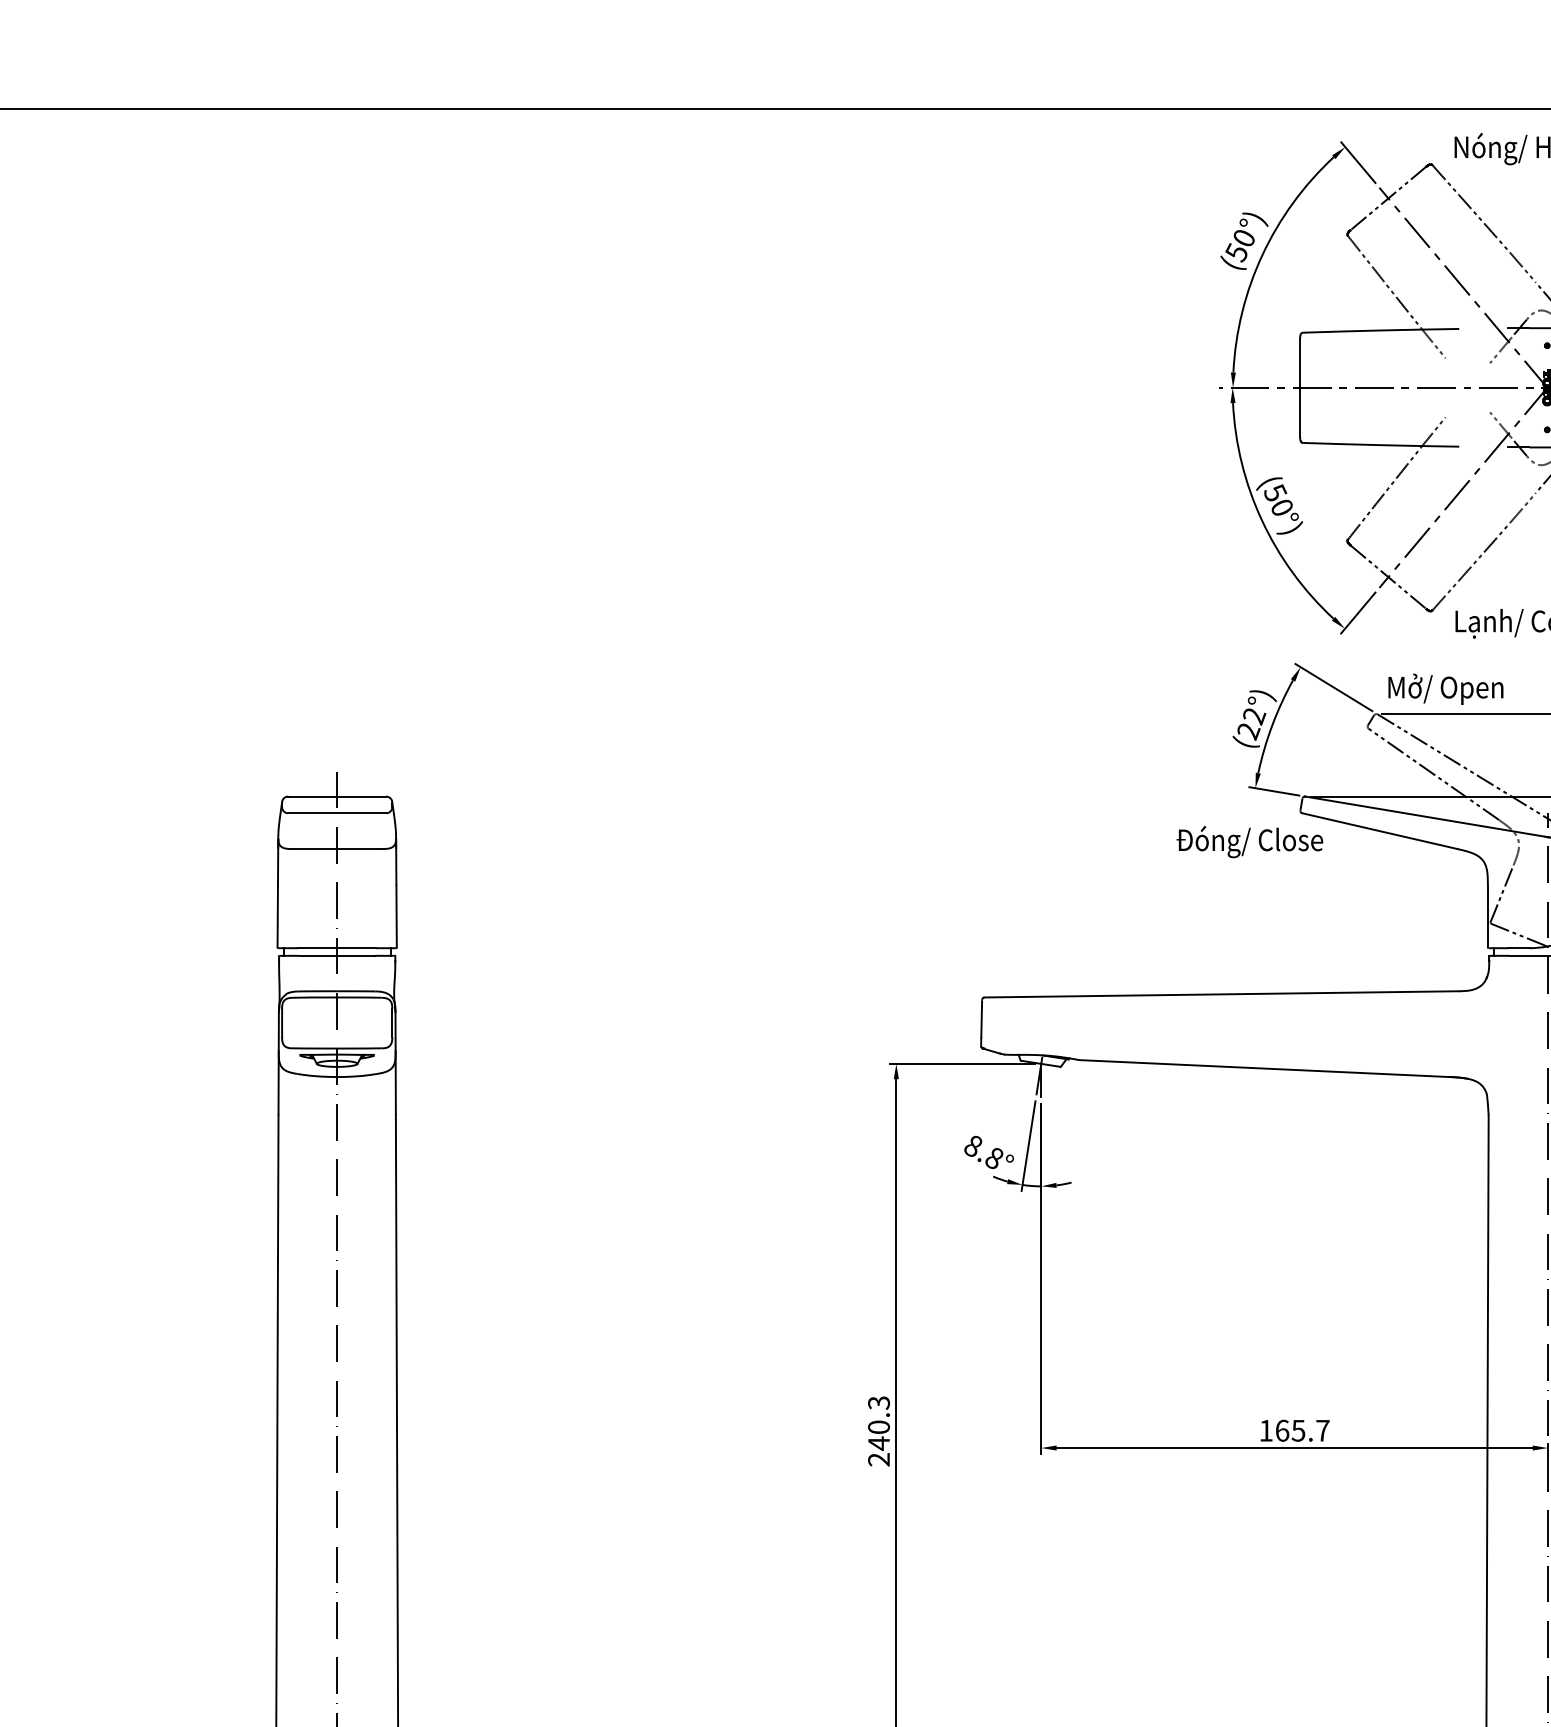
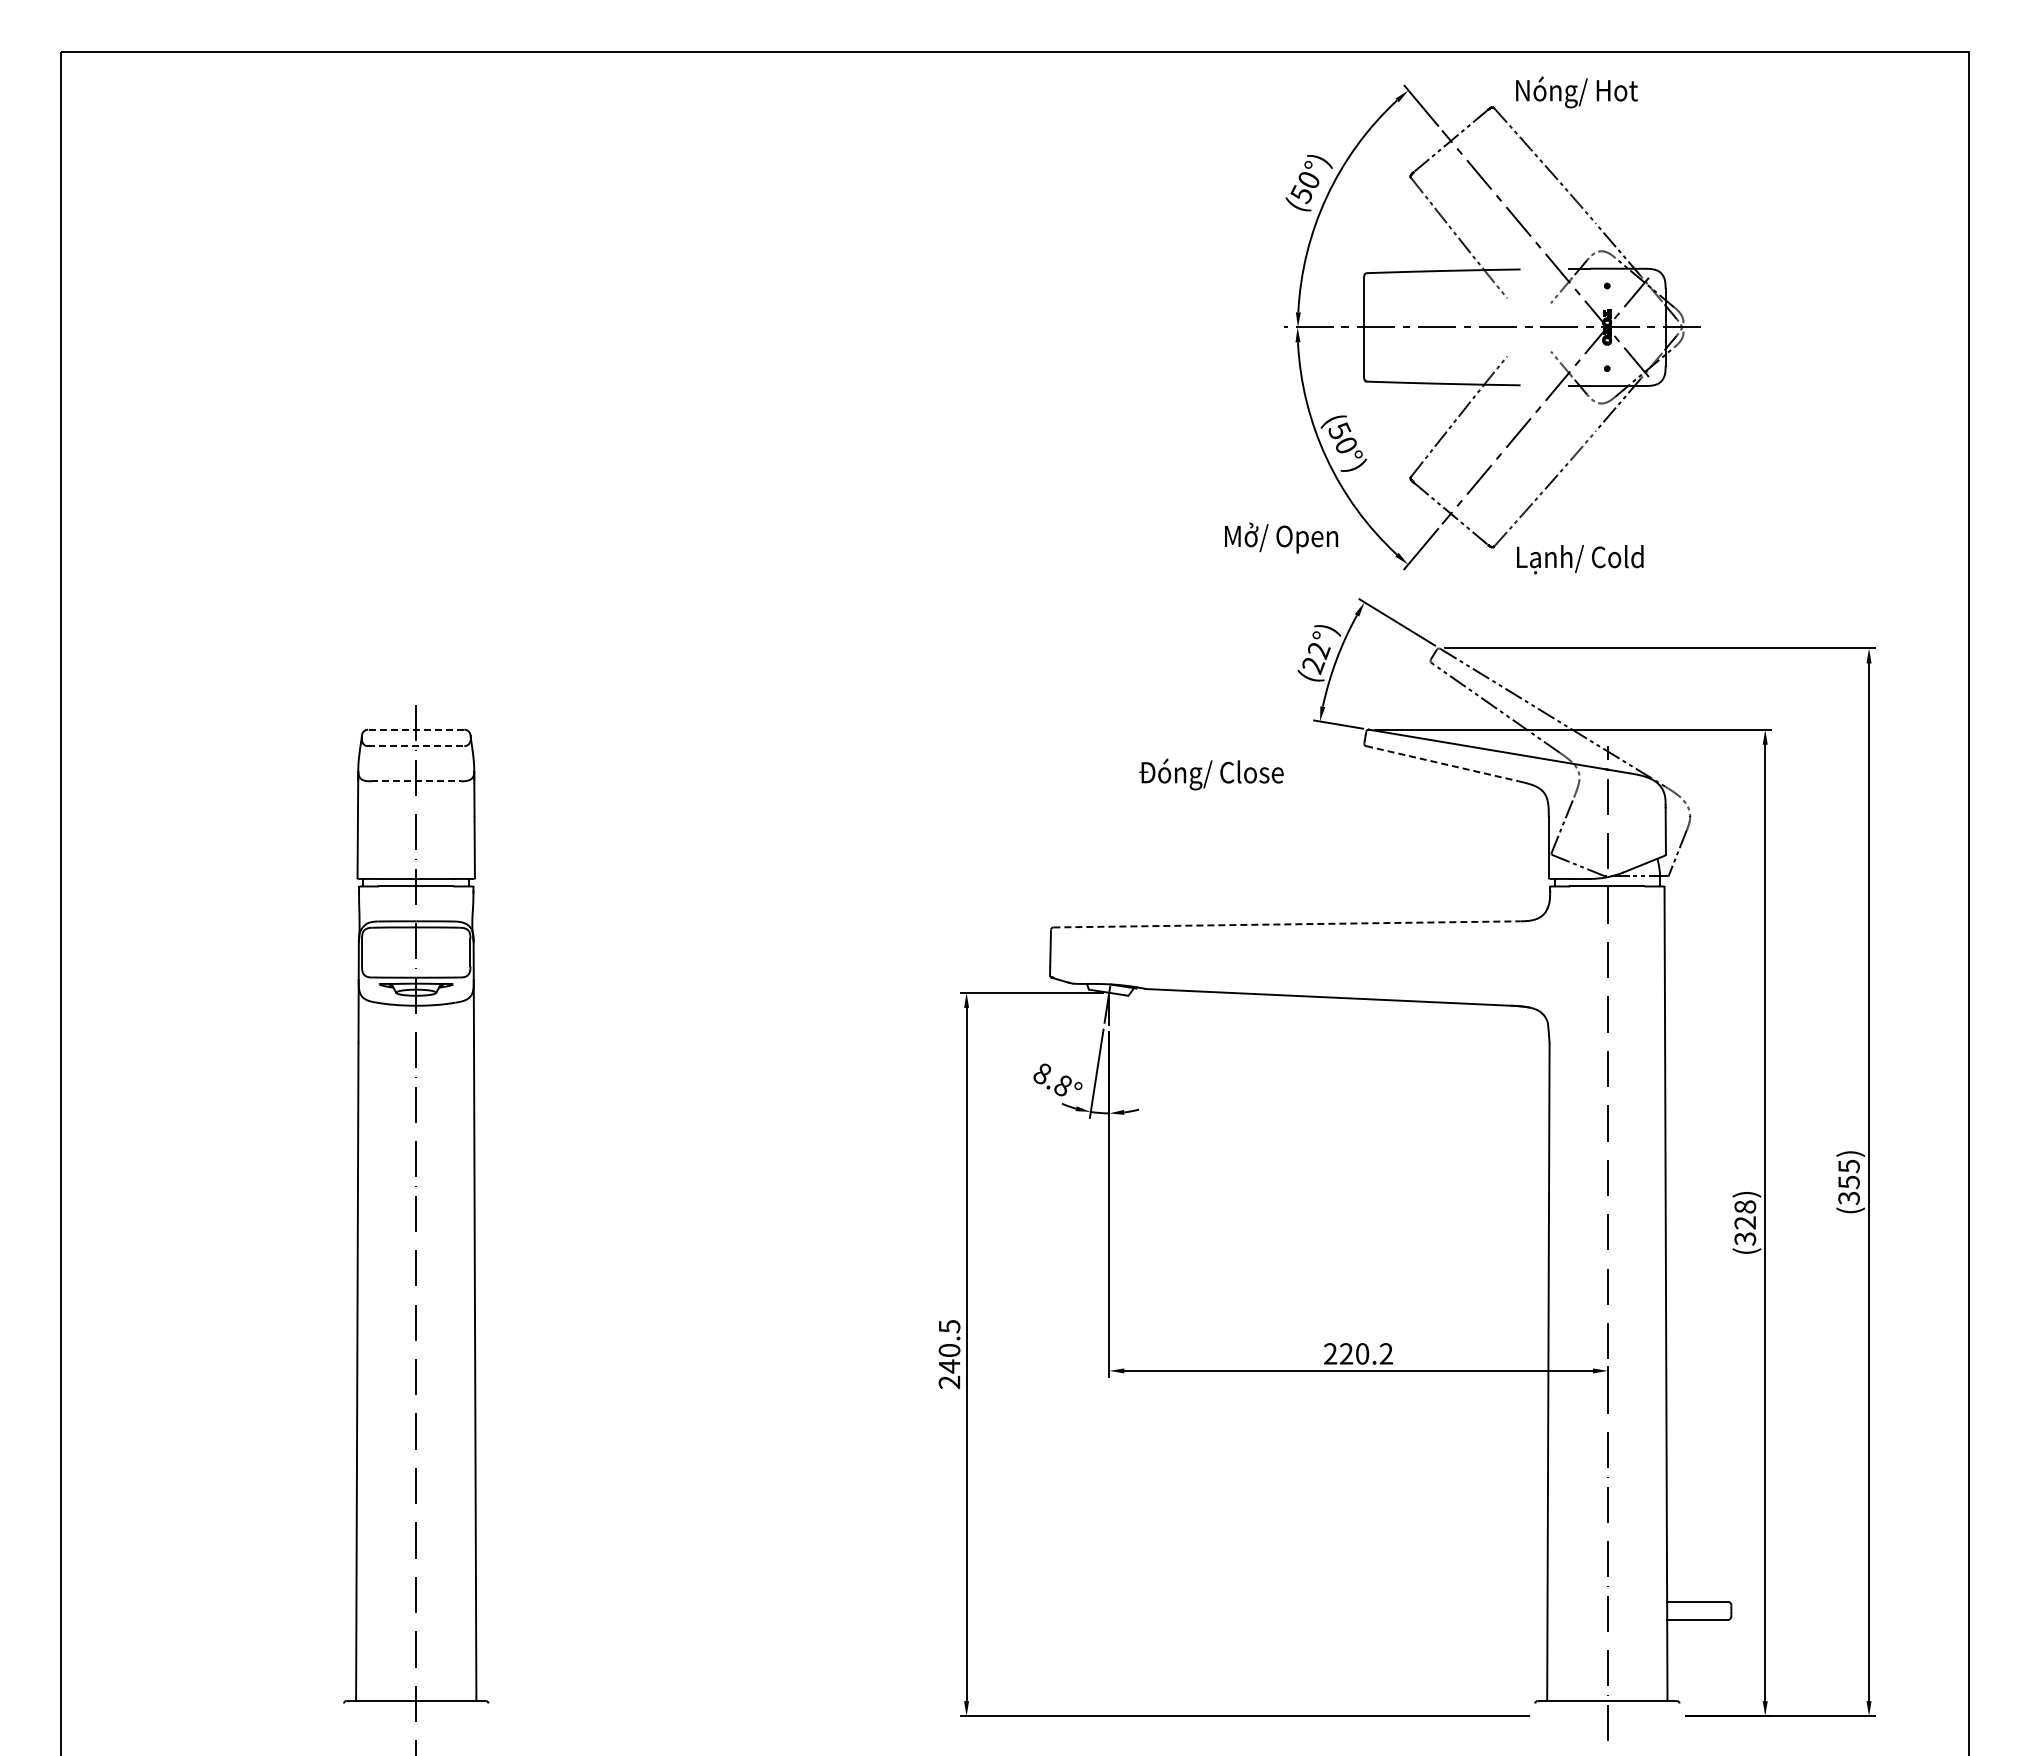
text: (1445, 688) -> (1281, 537), moved
line: (336, 796) -> (415, 729), solid -> dashed
line: (337, 813) -> (416, 746), solid -> dashed
line: (1379, 830) -> (1442, 763), solid -> dashed
text: (1249, 842) -> (1211, 774), moved
line: (337, 849) -> (416, 781), solid -> dashed
line: (1221, 994) -> (1286, 924), solid -> dashed
text: (877, 1402) -> (948, 1326), 240.3 -> 240.5
text: (1294, 1430) -> (1358, 1353), 165.7 -> 220.2

